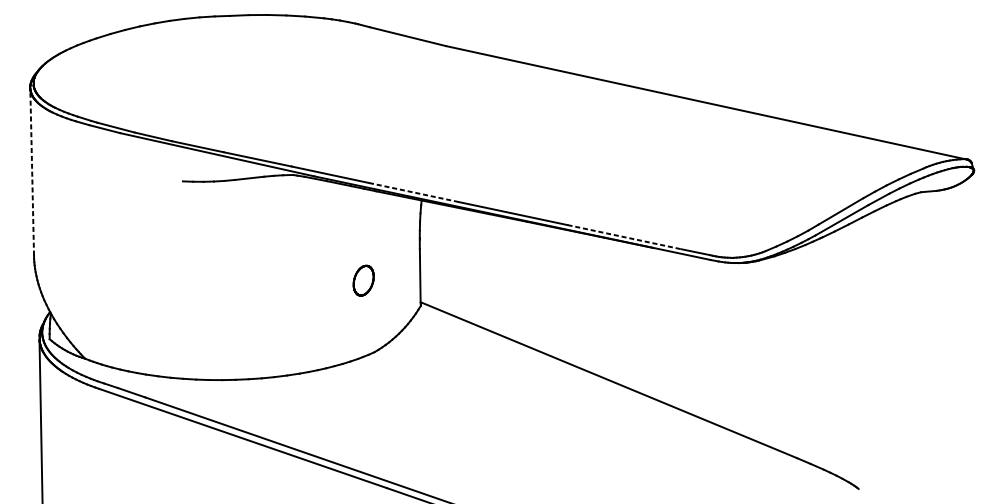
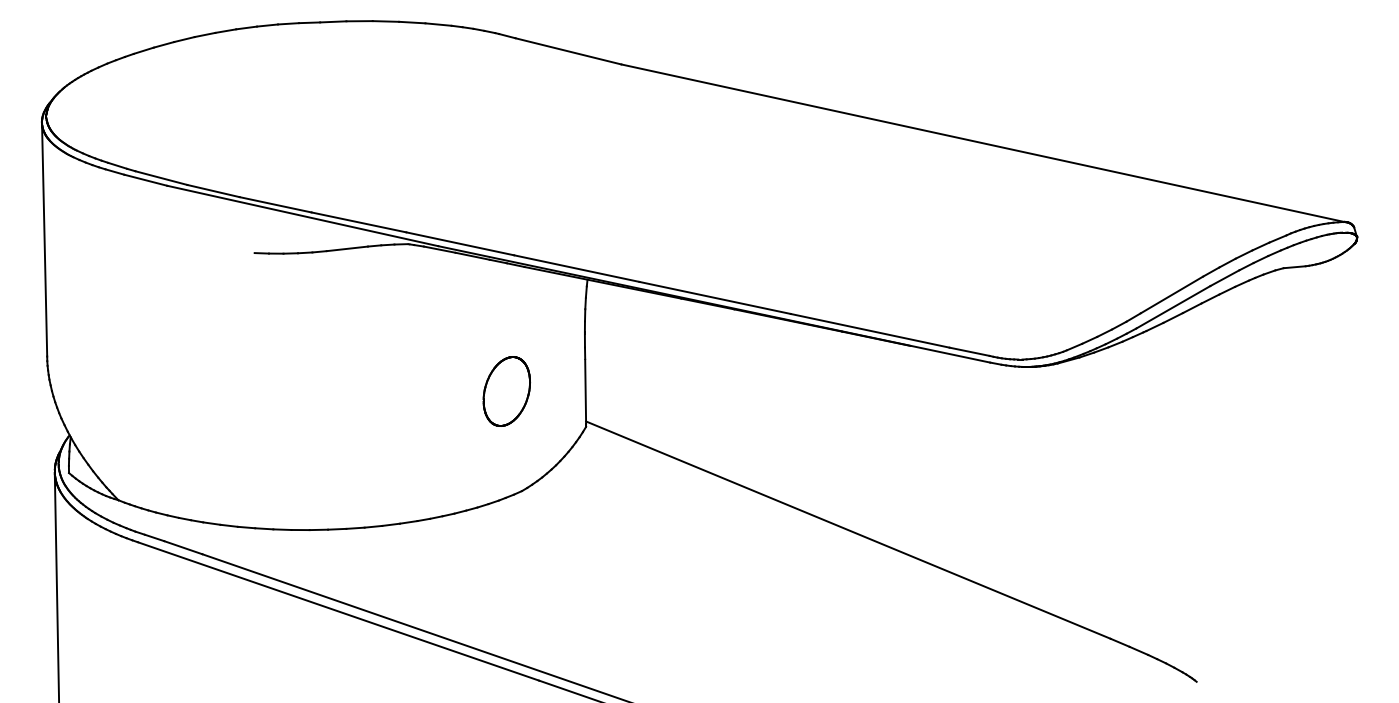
line: (32, 171) -> (44, 239), dashed -> solid
line: (414, 192) -> (577, 268), dashed -> solid
line: (624, 236) -> (870, 330), dashed -> solid
part: (363, 280) -> (506, 391), size x1.67

